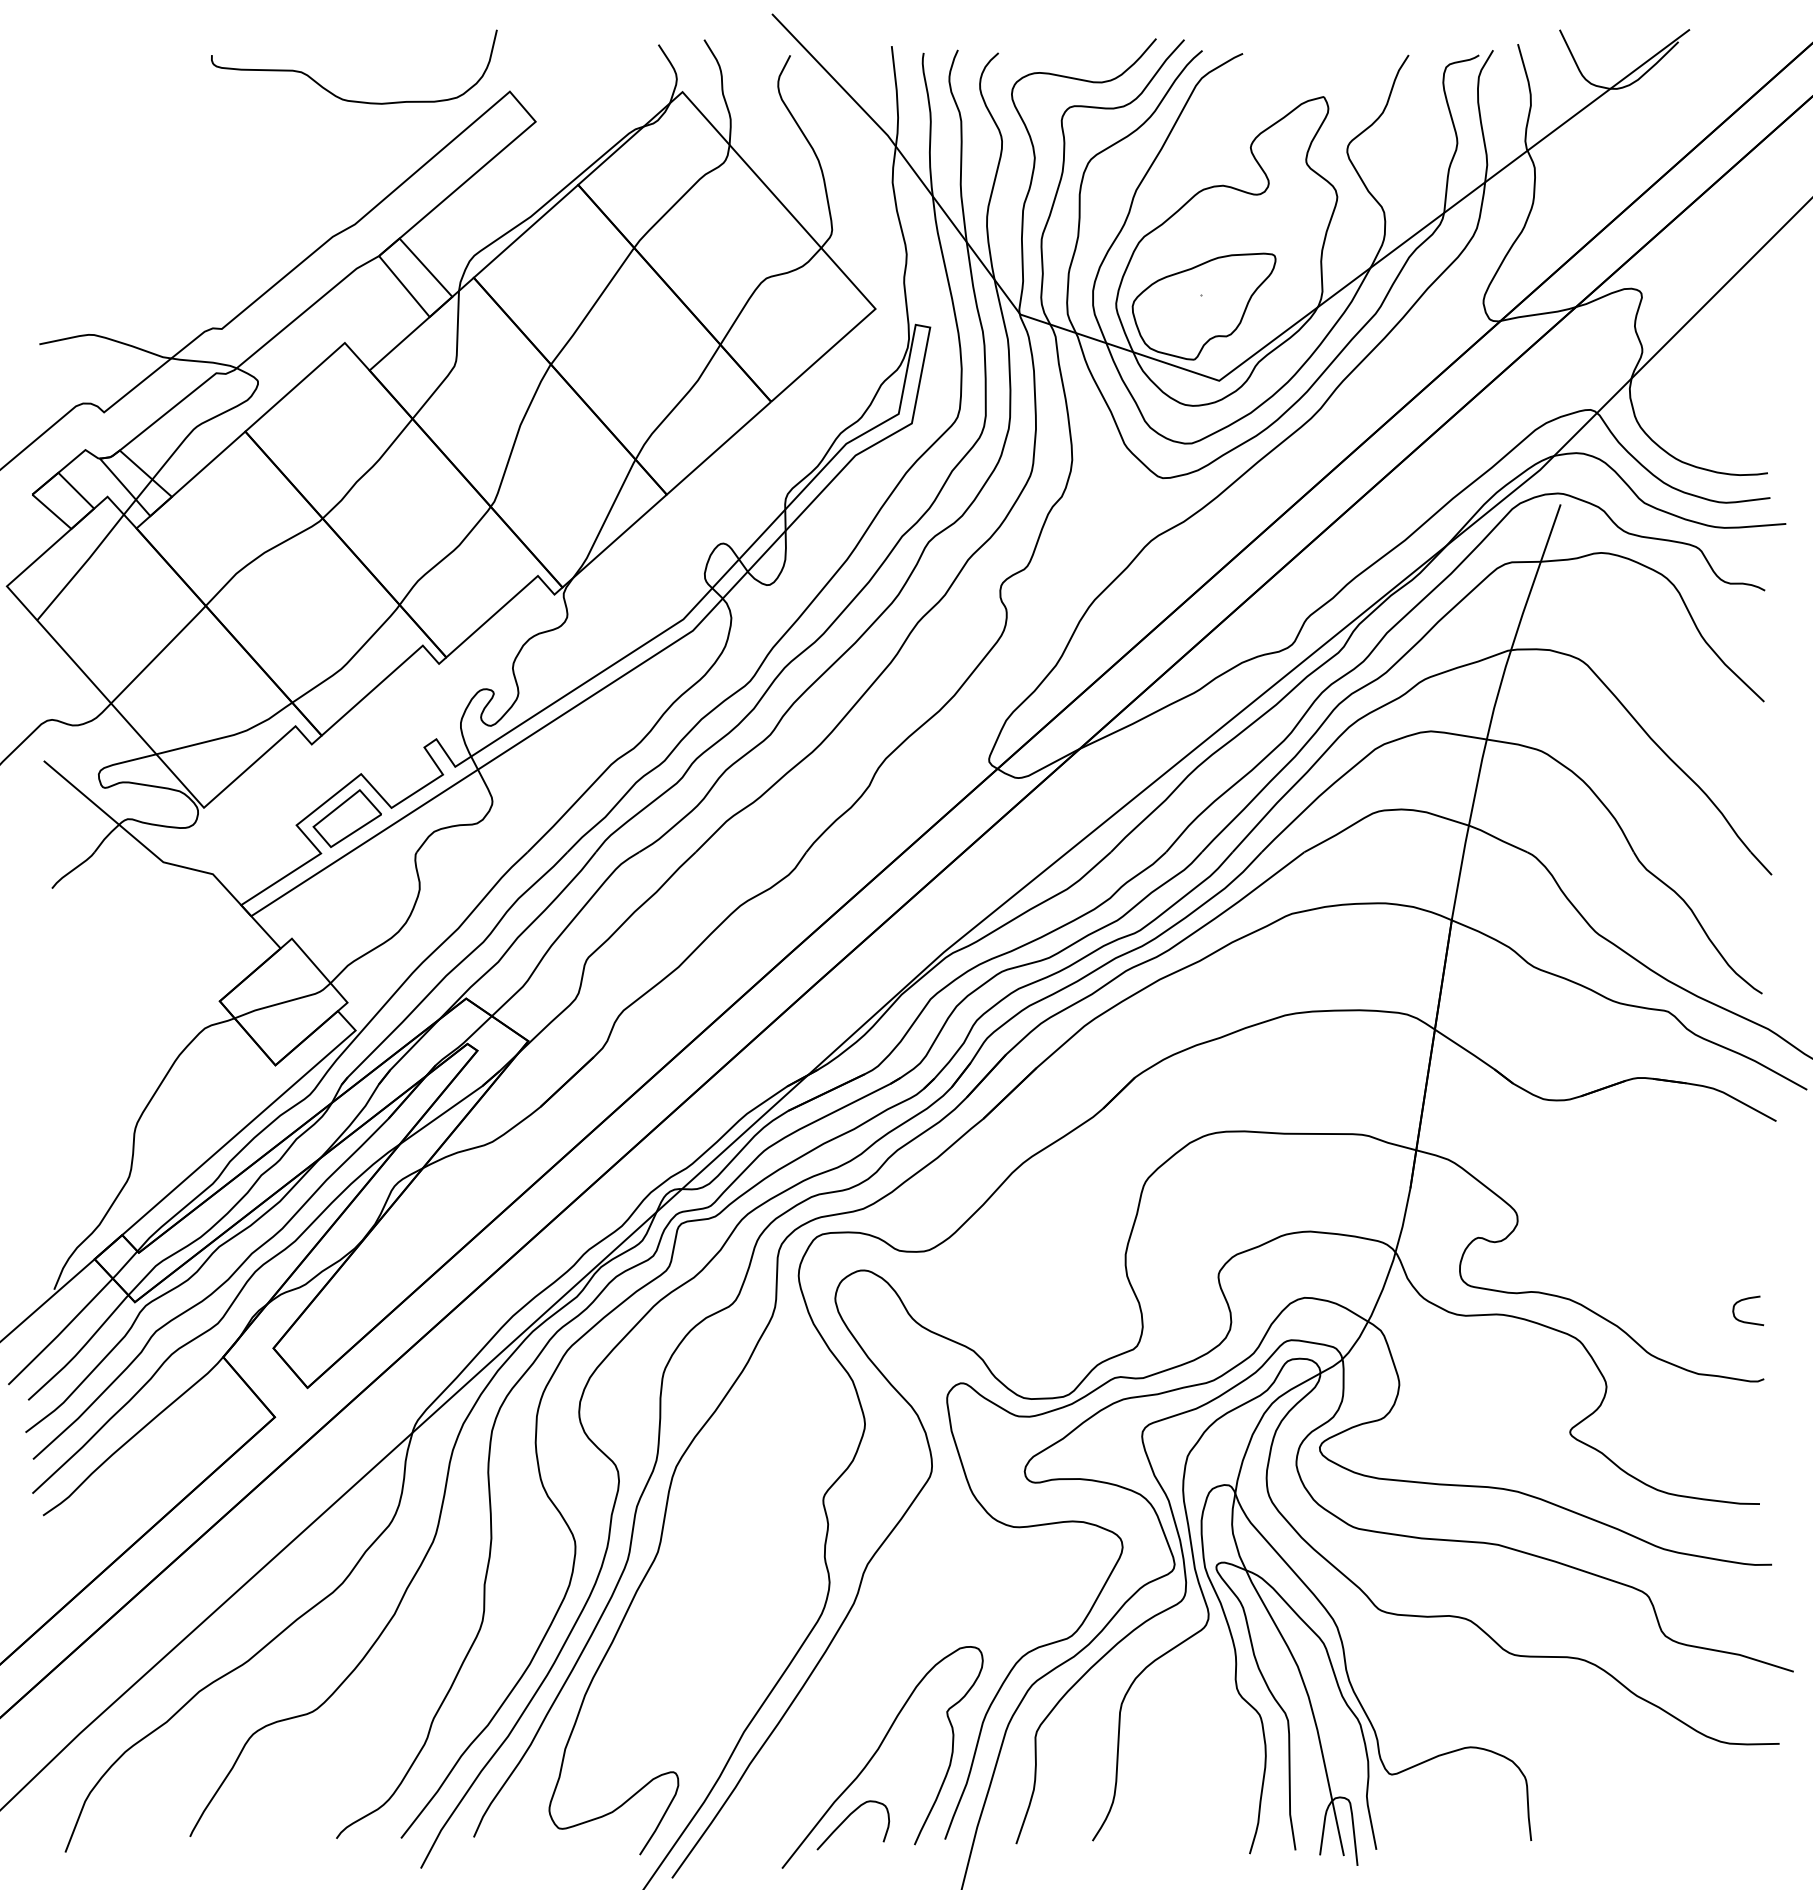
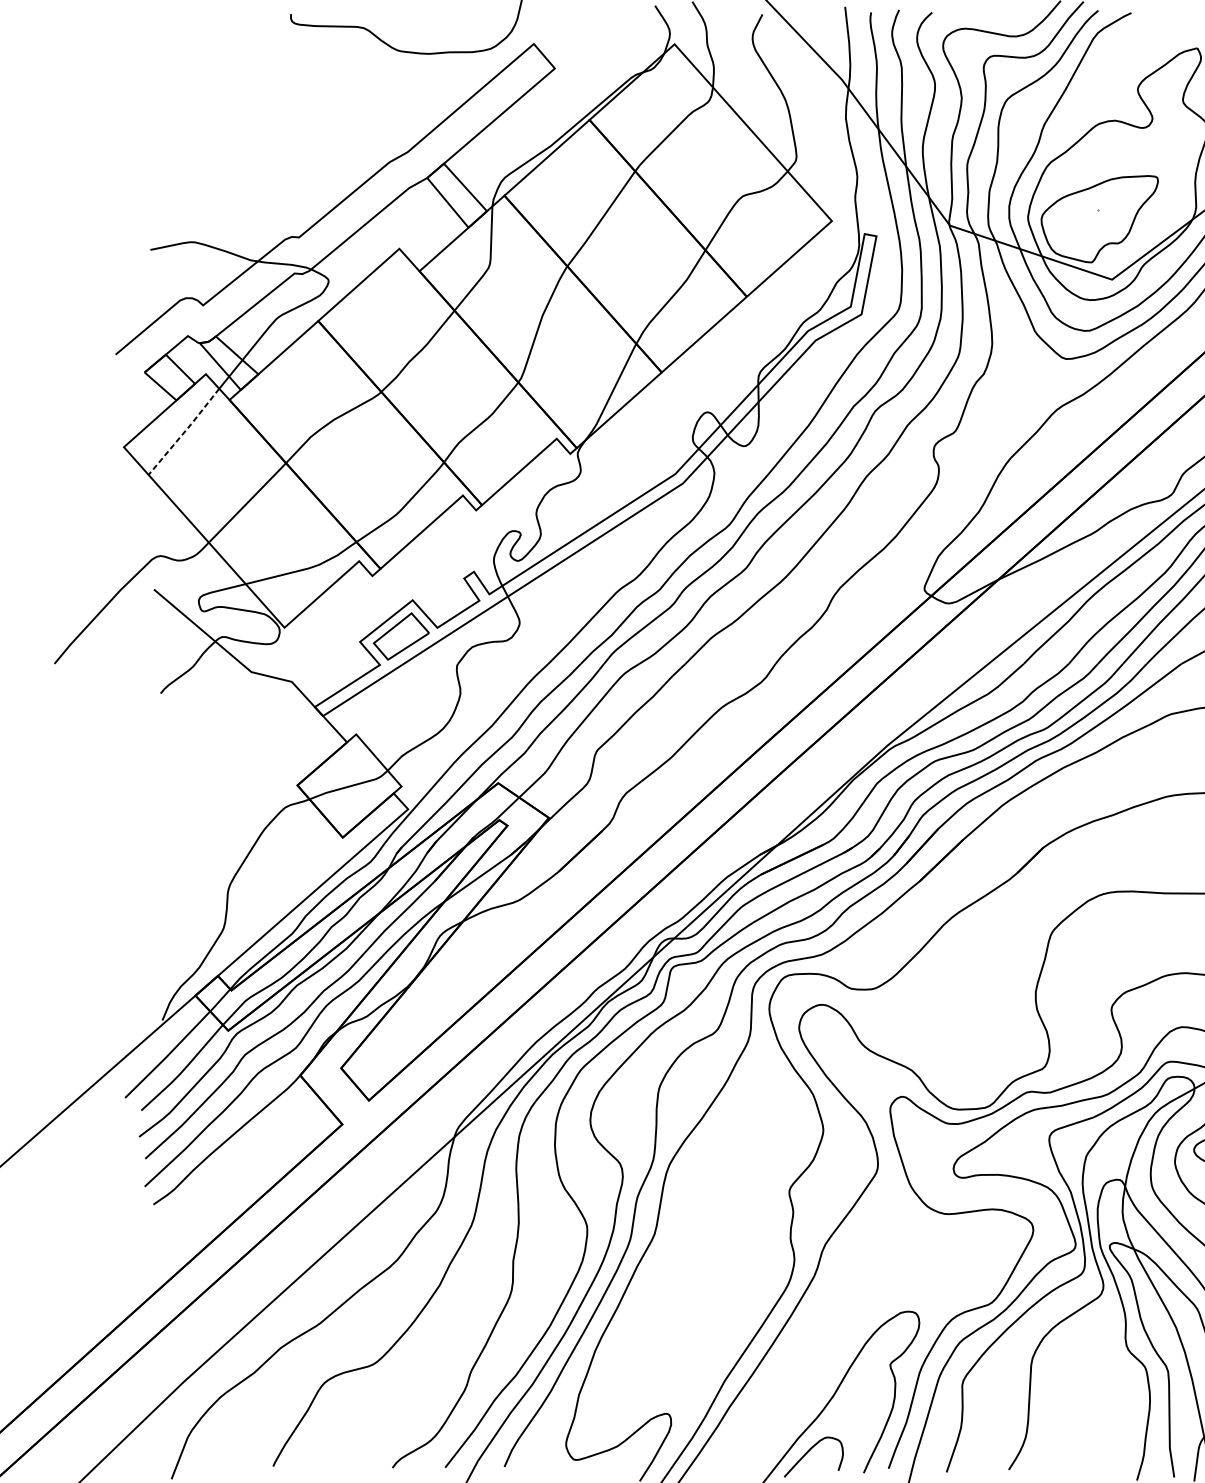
line: (81, 568) -> (184, 432), solid -> dashed

